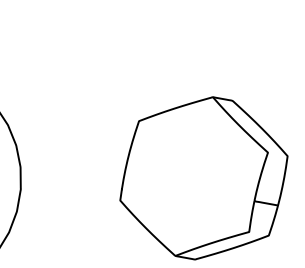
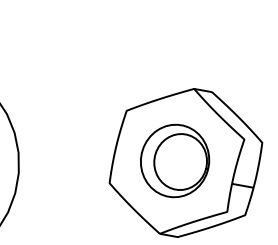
part: (192, 175) -> (175, 160), added

